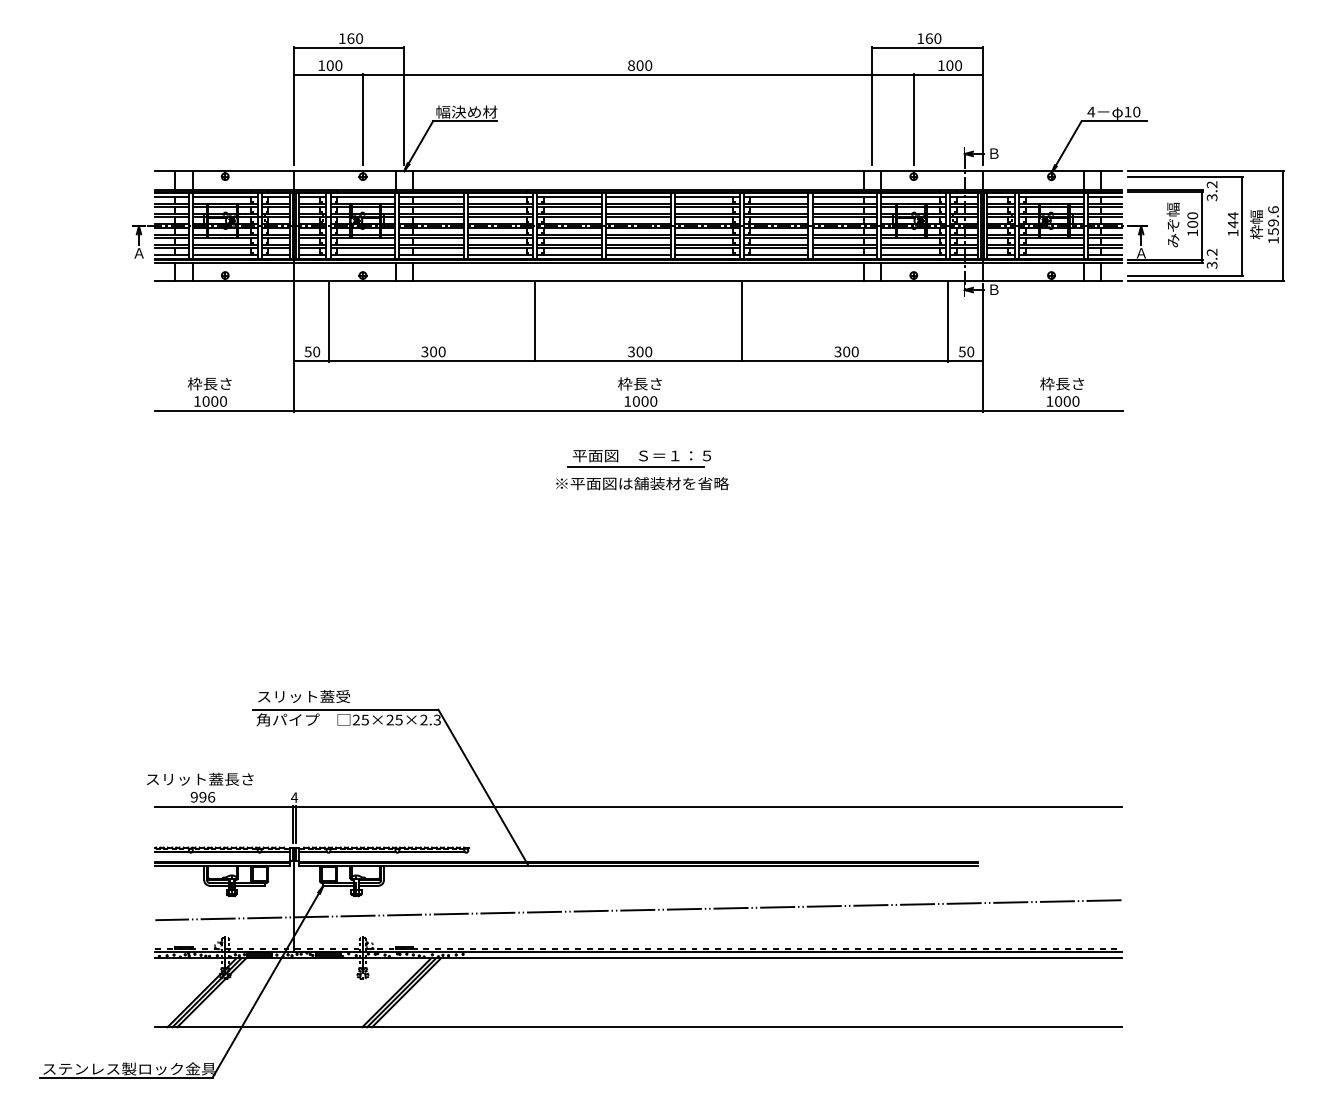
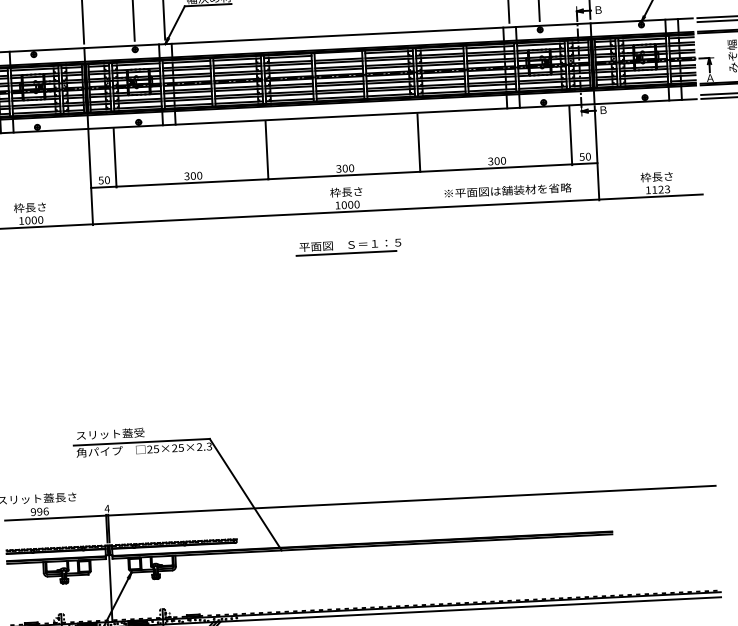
line: (638, 196) -> (338, 54), removed
text: (1067, 401) -> (661, 189), 1000 -> 1123
text: (642, 483) -> (508, 190), moved
line: (638, 910) -> (364, 579), removed

